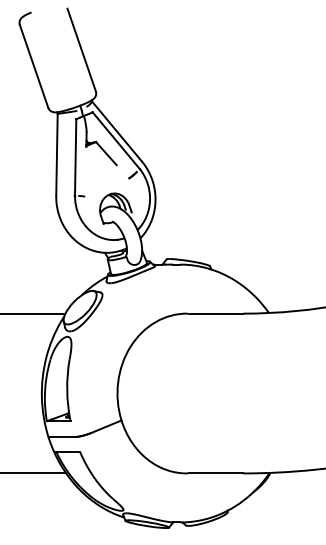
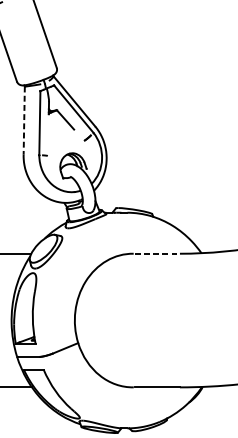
line: (56, 154) -> (23, 120), solid -> dashed
line: (216, 313) -> (157, 253), solid -> dashed

